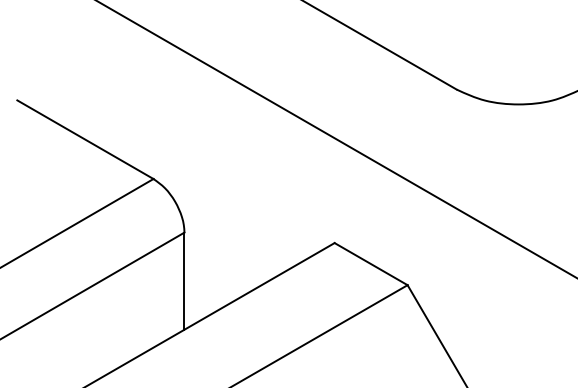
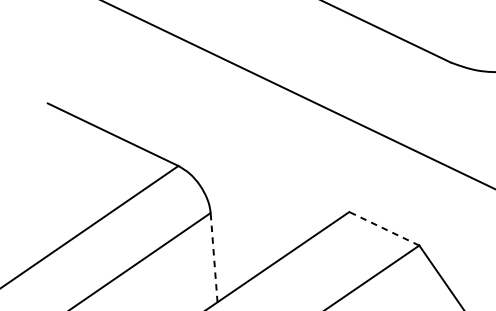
line: (370, 263) -> (383, 228), solid -> dashed
line: (184, 281) -> (214, 257), solid -> dashed

